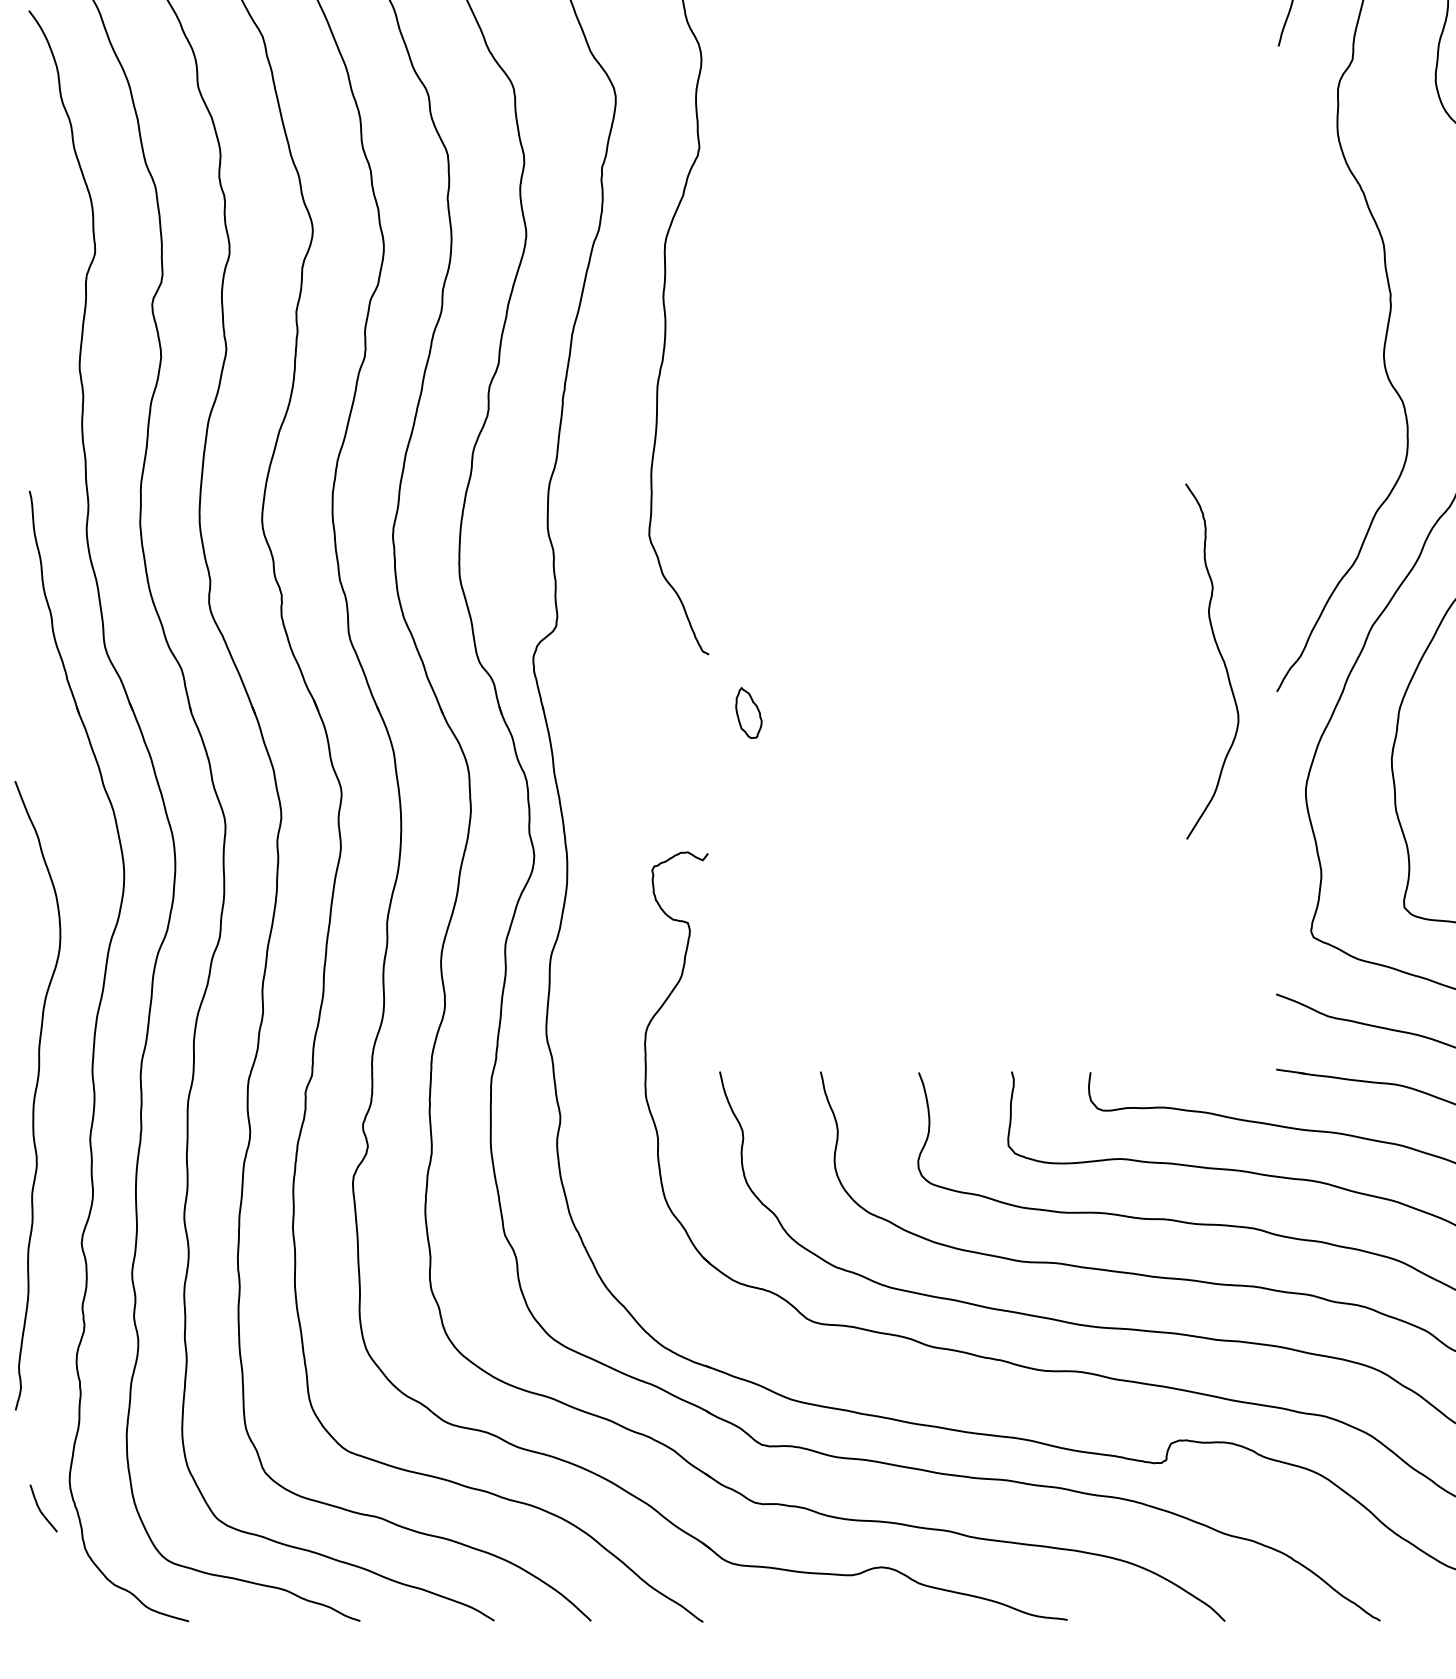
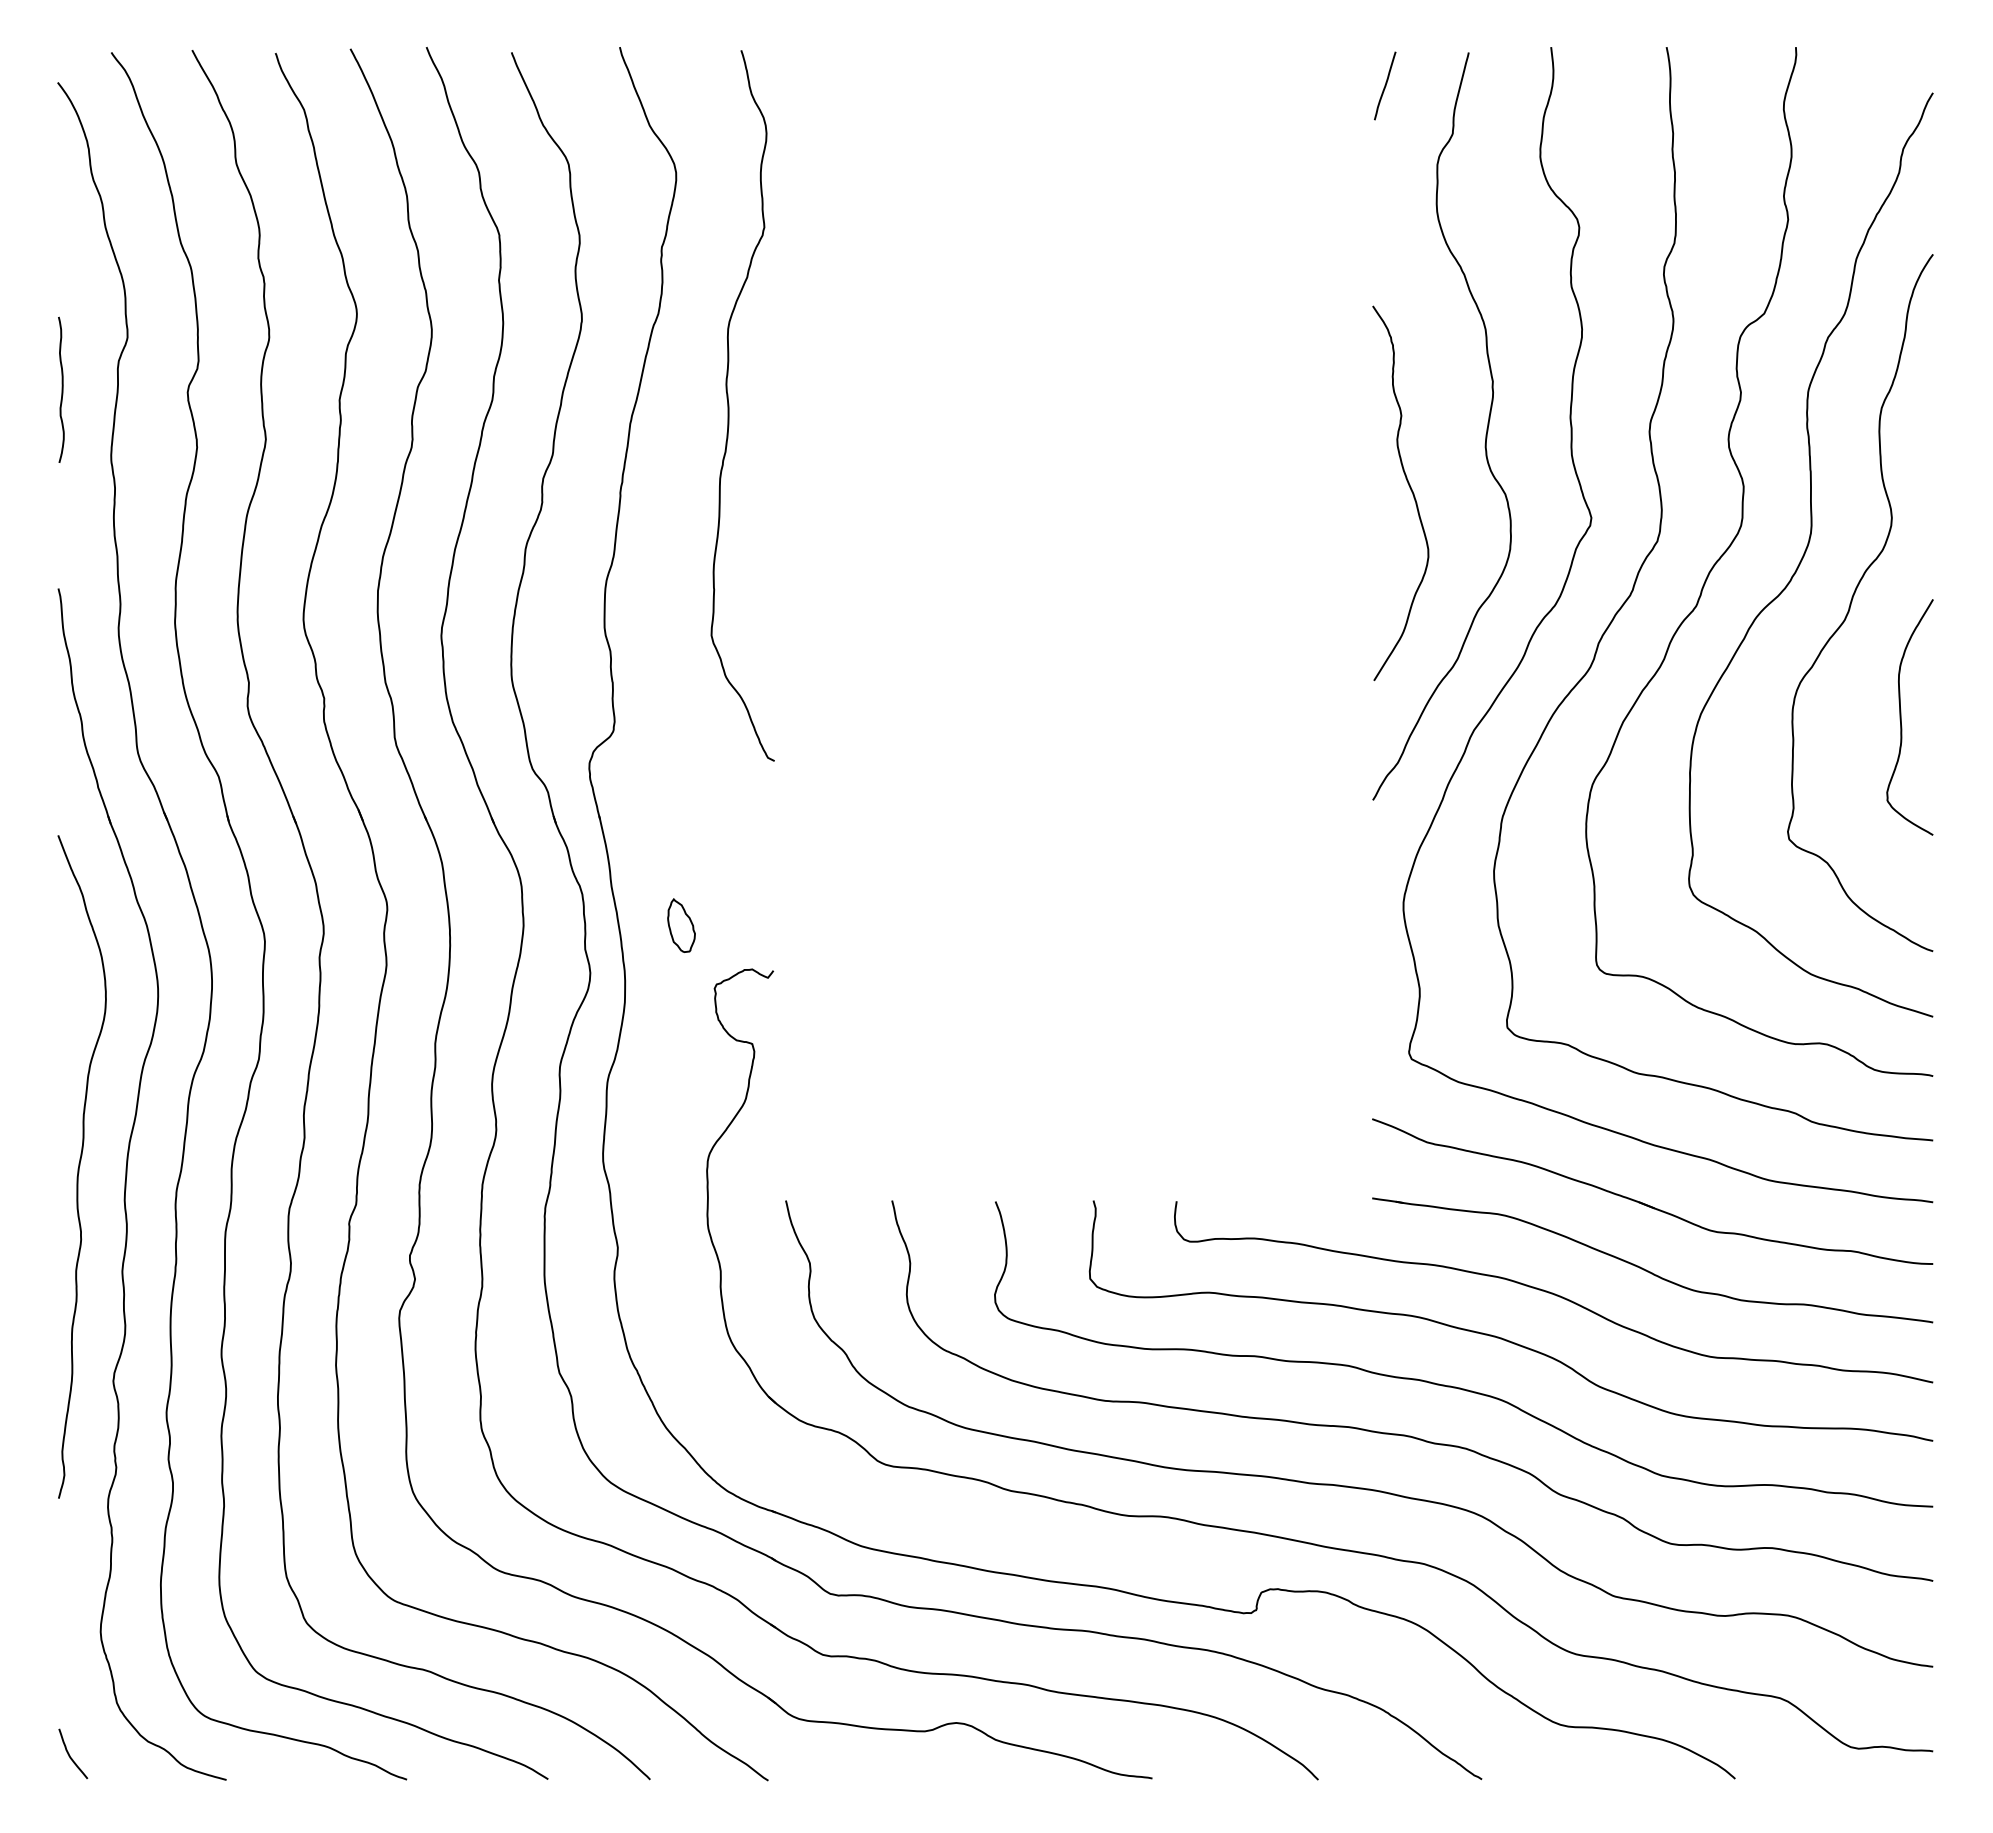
curve: (32, 302) -> (61, 389), added
curve: (1220, 656) -> (1409, 488), moved
part: (748, 712) -> (681, 925), moved
curve: (36, 1094) -> (80, 1165), moved
curve: (41, 1509) -> (70, 1755), moved

